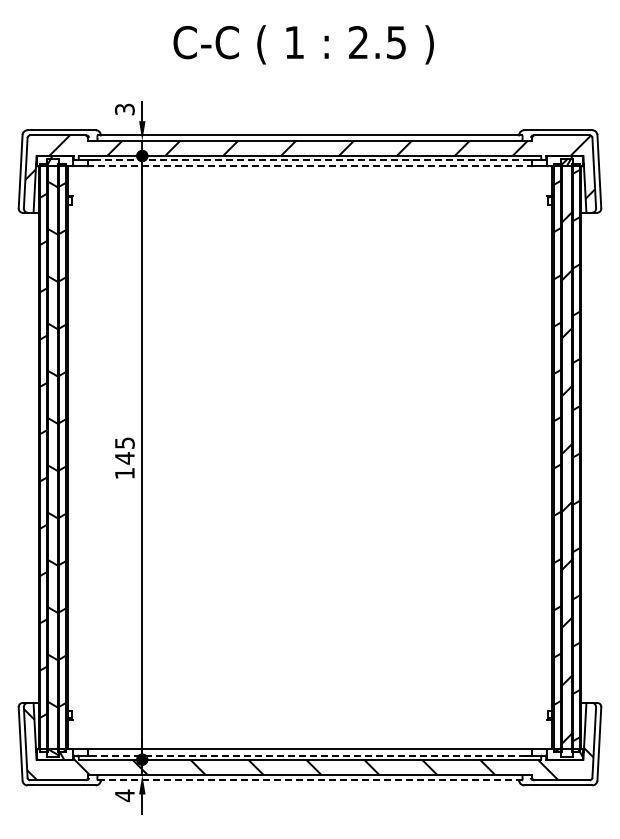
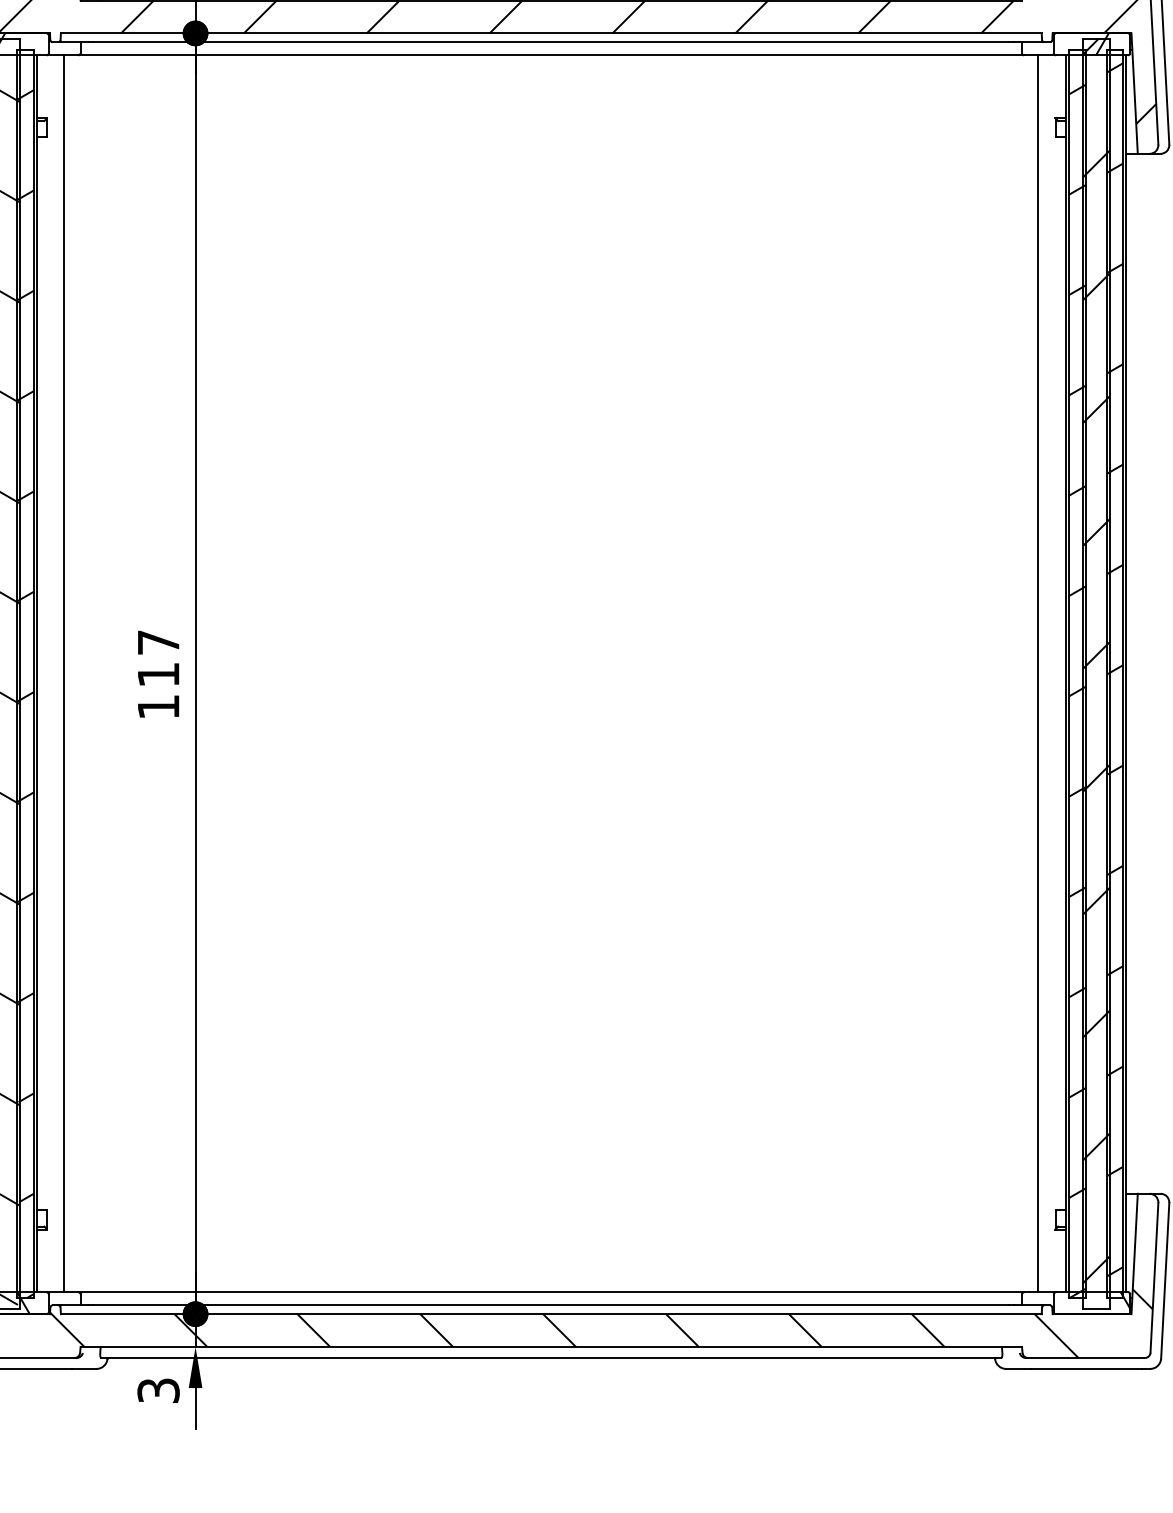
line: (310, 160) -> (552, 42), dashed -> solid
line: (310, 166) -> (552, 55), dashed -> solid
text: (124, 450) -> (157, 658), 145 -> 117
line: (80, 457) -> (64, 673), added
line: (539, 457) -> (1038, 673), added
line: (309, 755) -> (550, 1305), dashed -> solid
line: (310, 780) -> (552, 1358), dashed -> solid
text: (124, 795) -> (157, 1390), 4 -> 3

